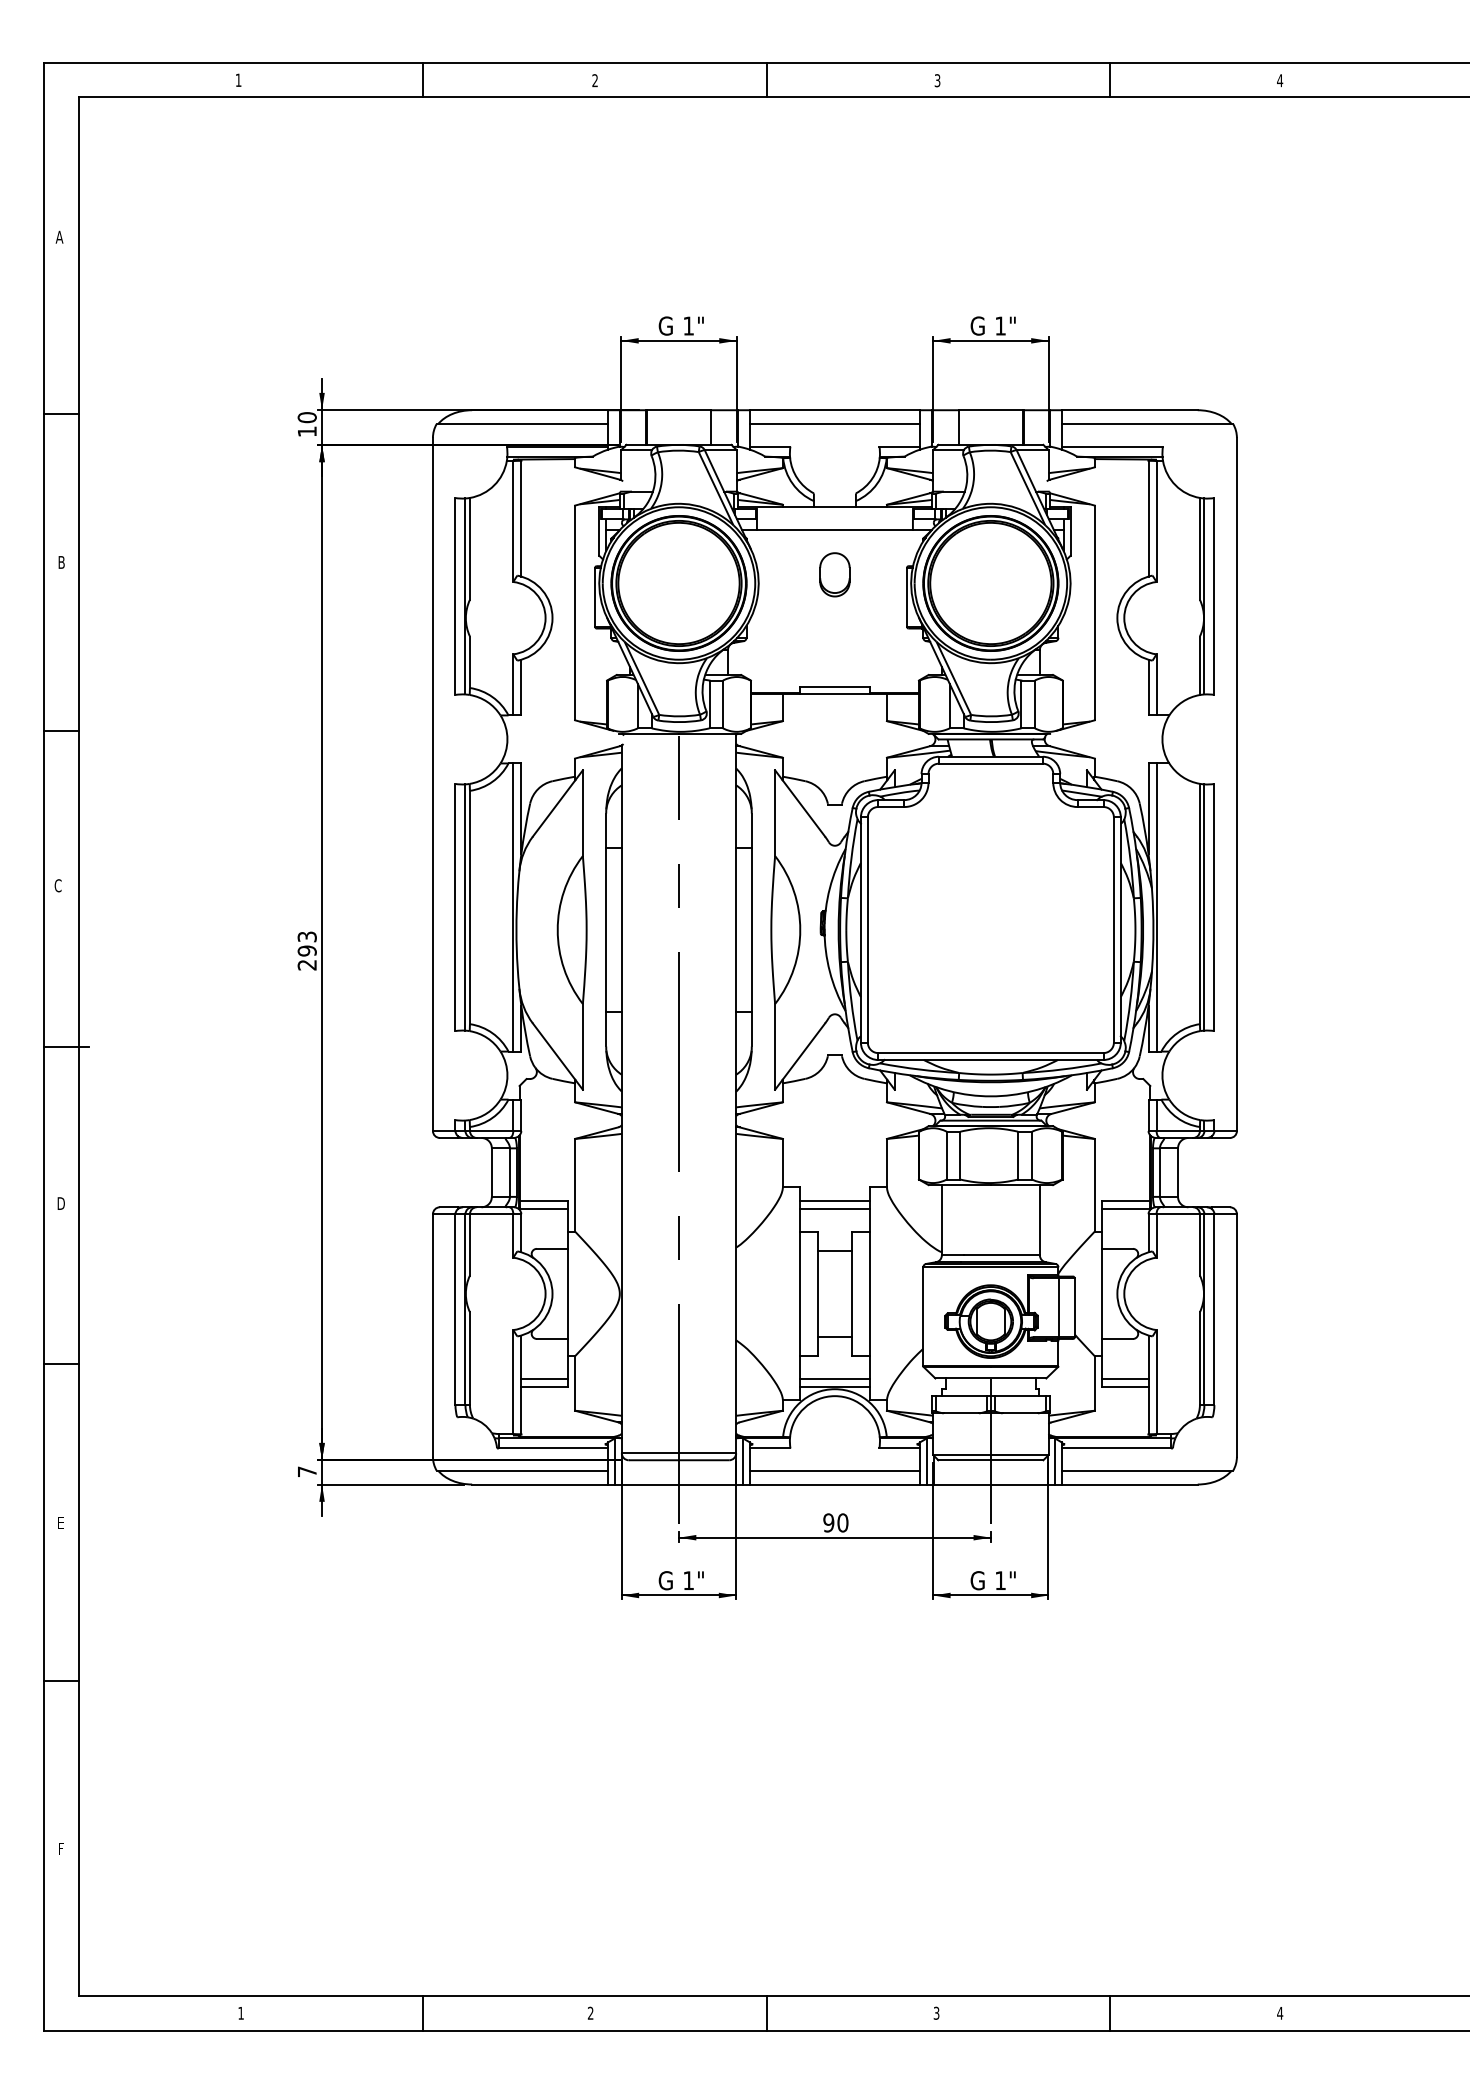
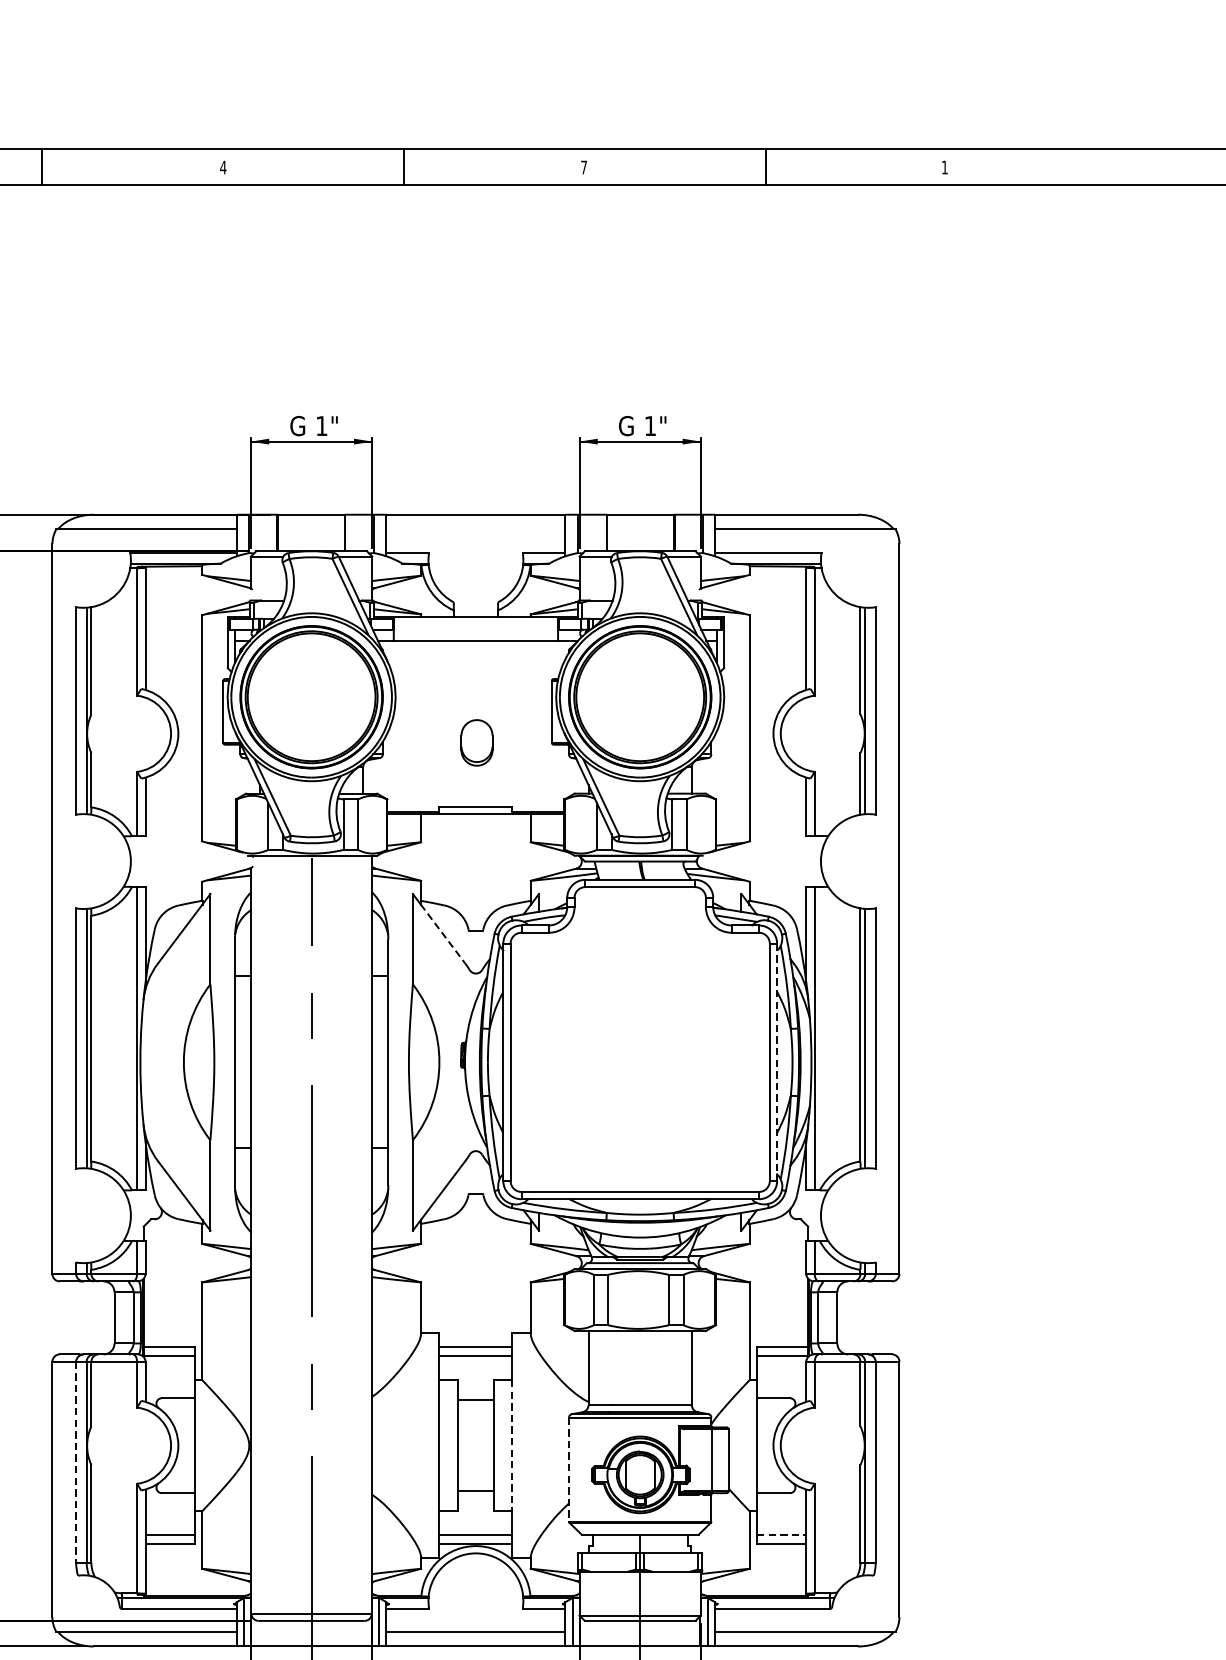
text: (595, 80) -> (223, 167), 2 -> 4
text: (937, 80) -> (583, 167), 3 -> 7
text: (1280, 80) -> (945, 167), 4 -> 1
line: (834, 424) -> (475, 529), removed
part: (834, 574) -> (476, 742), moved
line: (804, 808) -> (443, 934), solid -> dashed
line: (1120, 930) -> (776, 1062), solid -> dashed
line: (869, 1294) -> (512, 1446), solid -> dashed
line: (455, 1310) -> (76, 1463), solid -> dashed
line: (923, 1317) -> (569, 1470), solid -> dashed
line: (1125, 1379) -> (782, 1535), solid -> dashed

